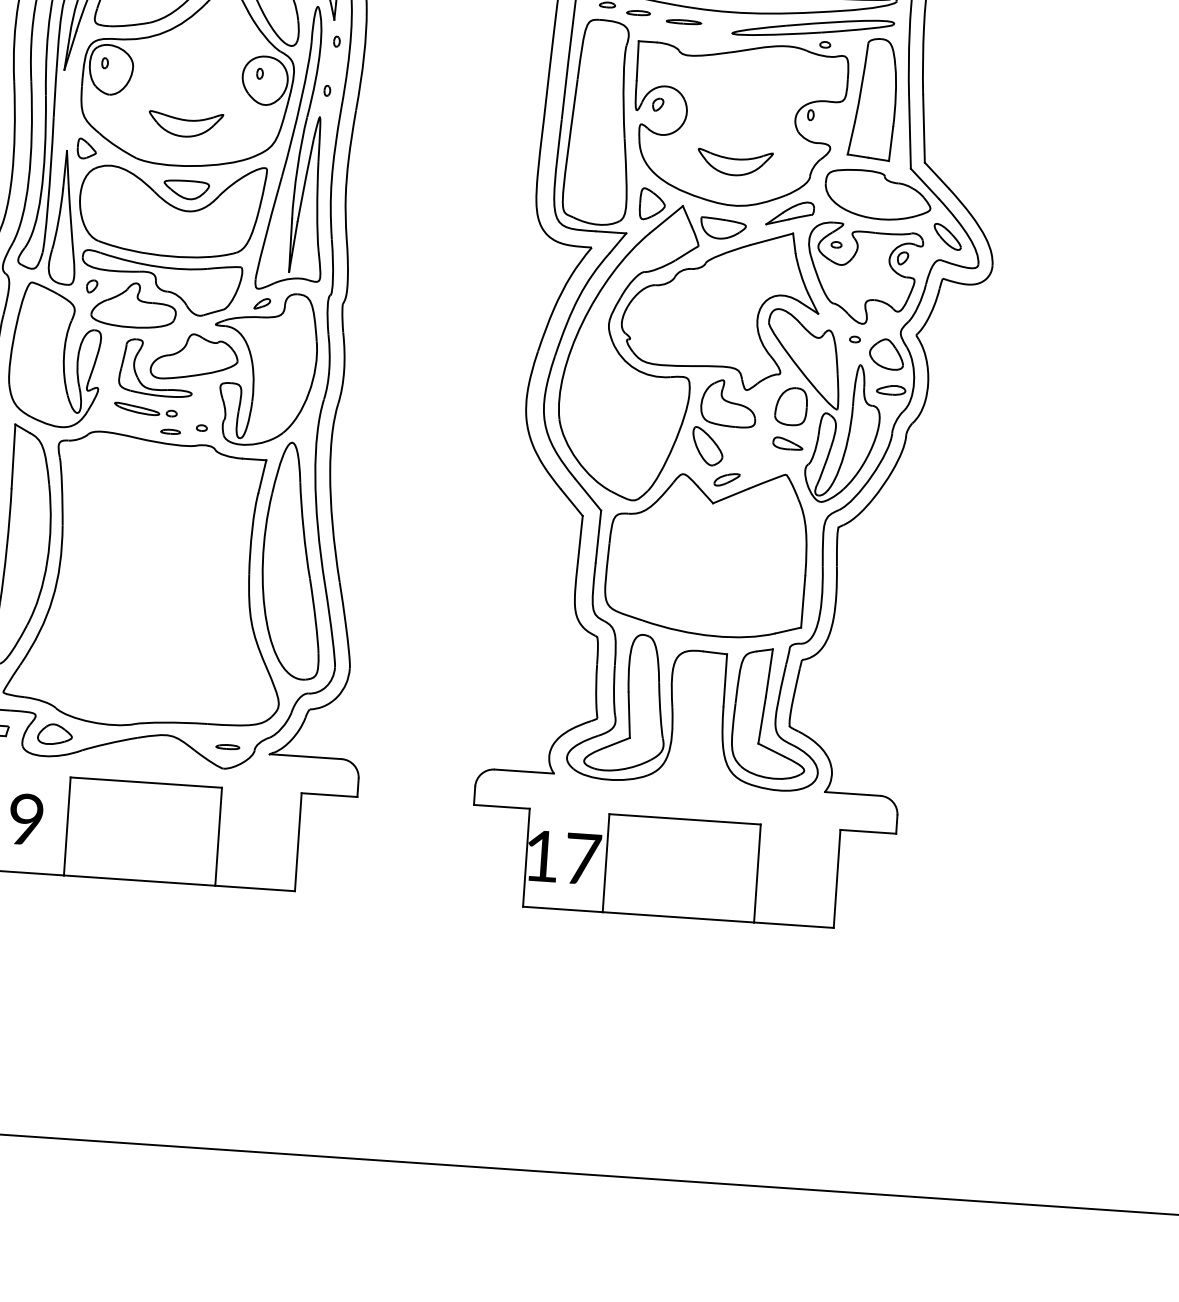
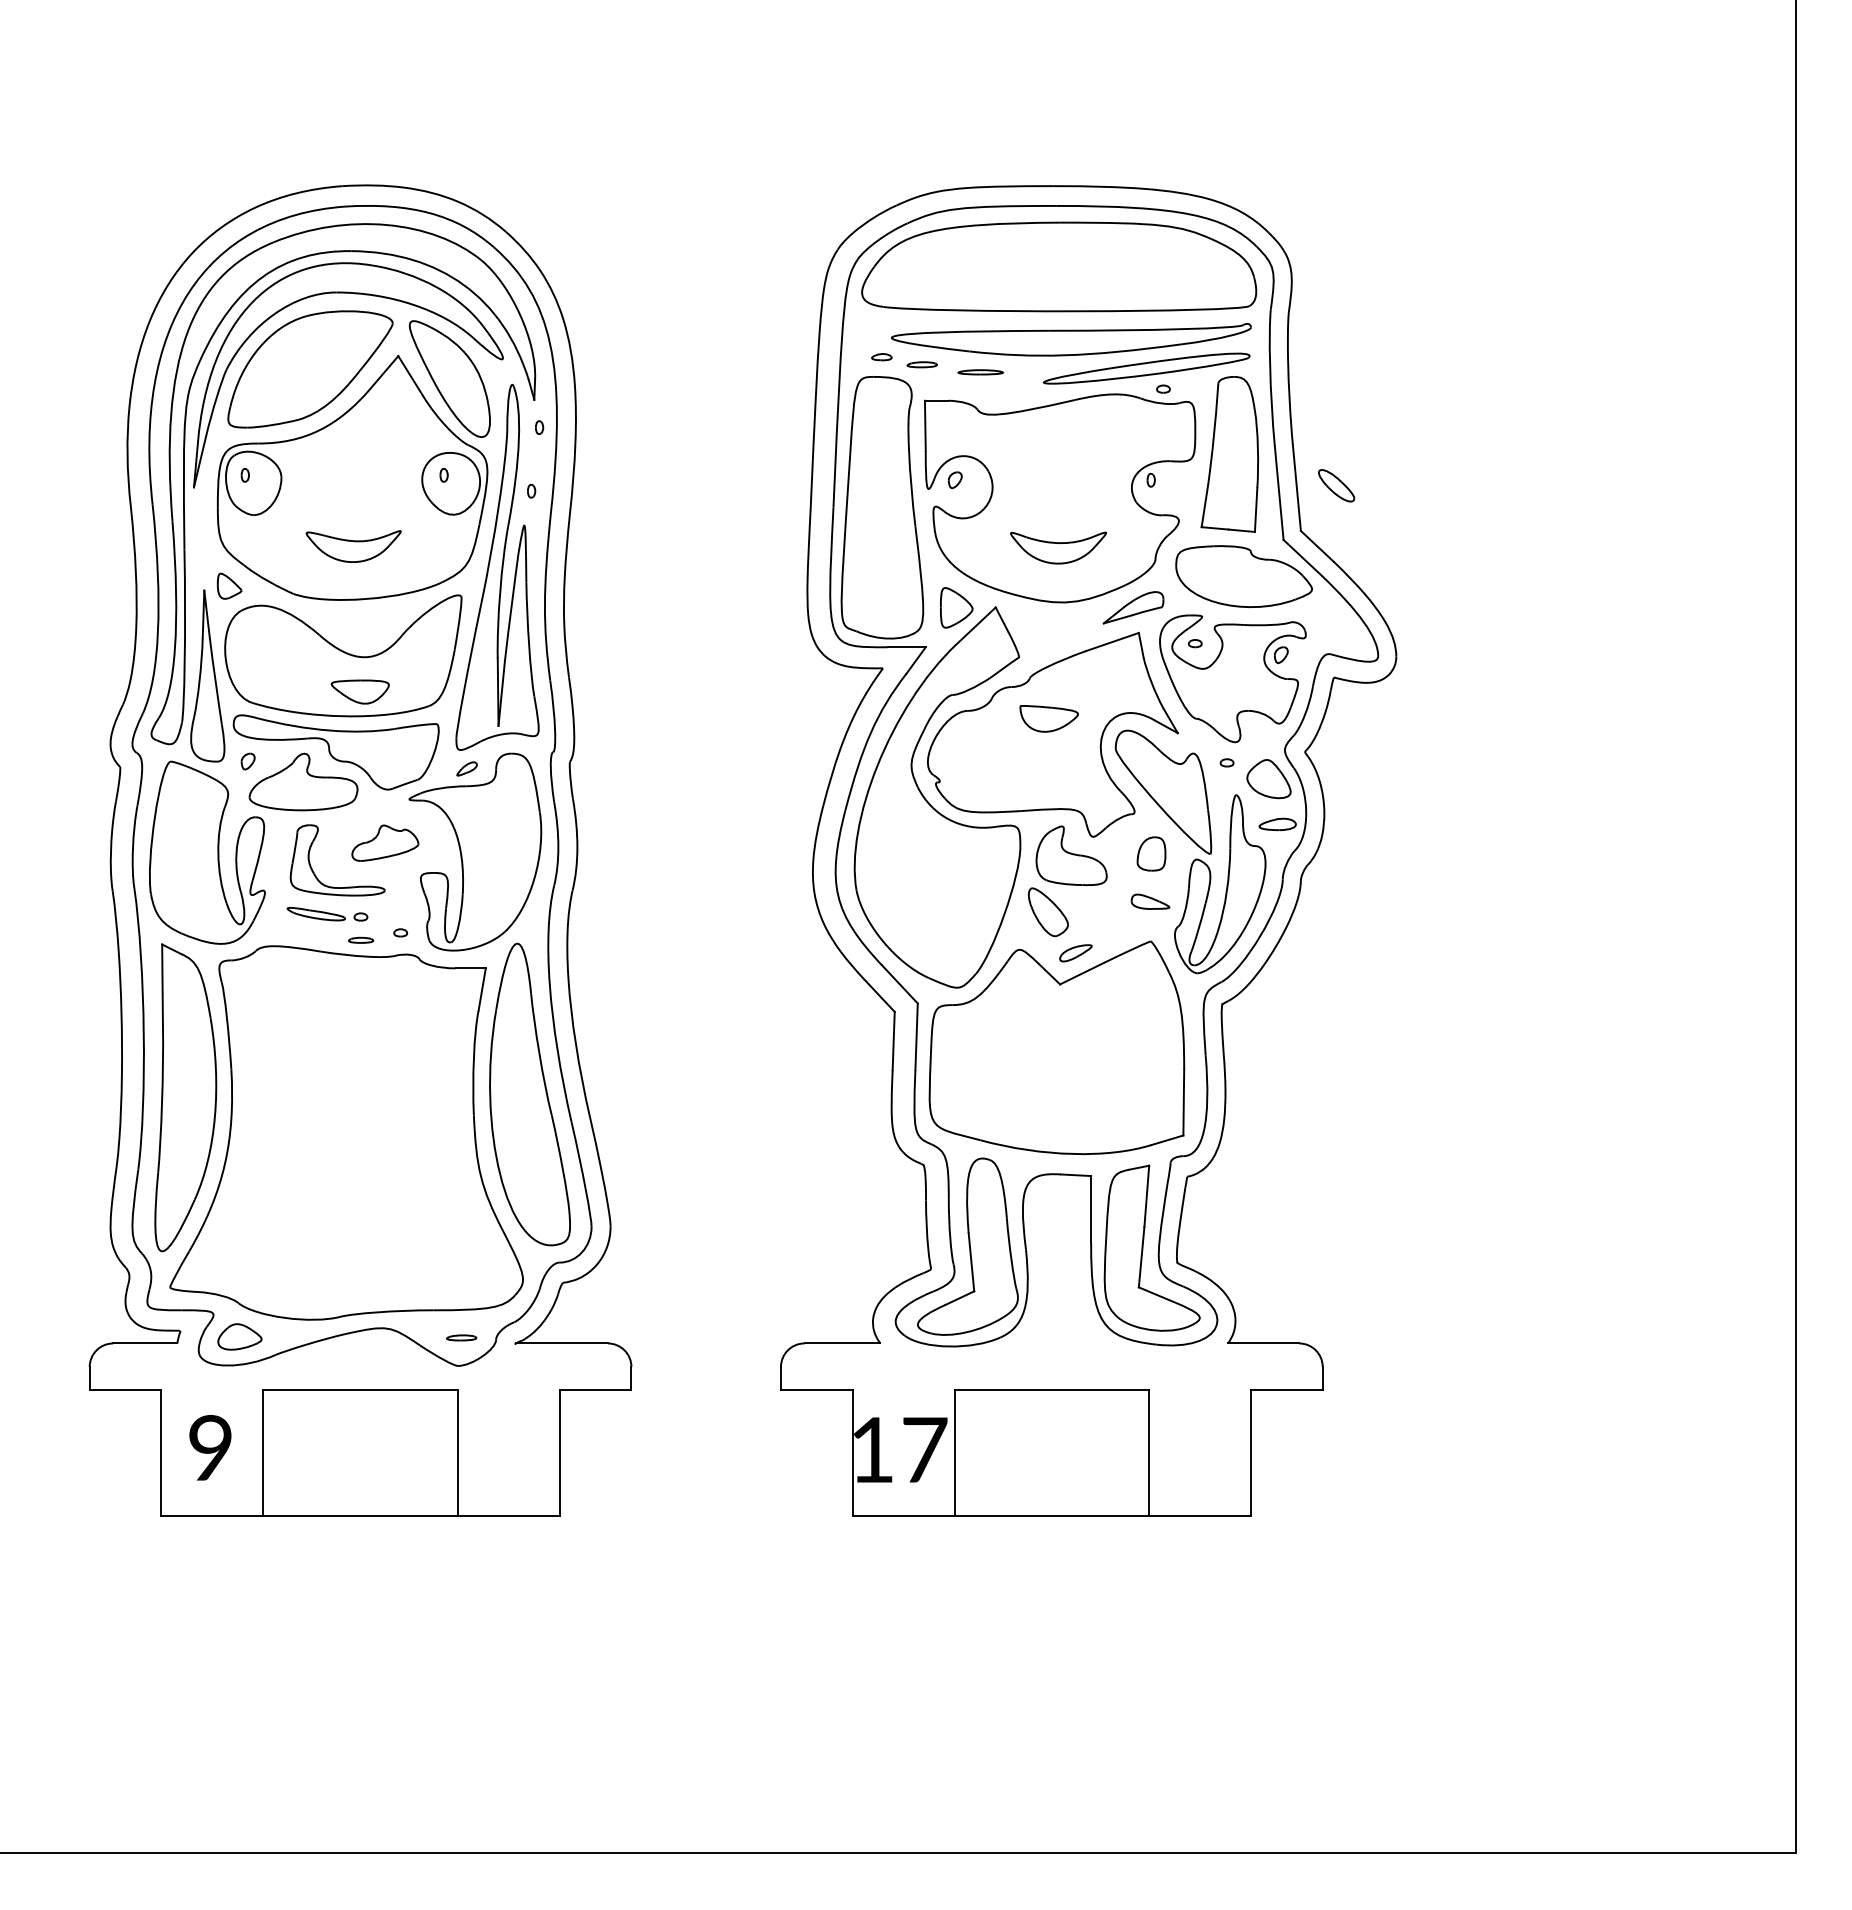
part: (185, 189) -> (359, 691), moved
part: (722, 228) -> (1048, 718), moved
part: (947, 236) -> (1336, 485), moved
part: (194, 356) -> (385, 842), size x0.6
part: (791, 406) -> (1151, 853), size x0.7

